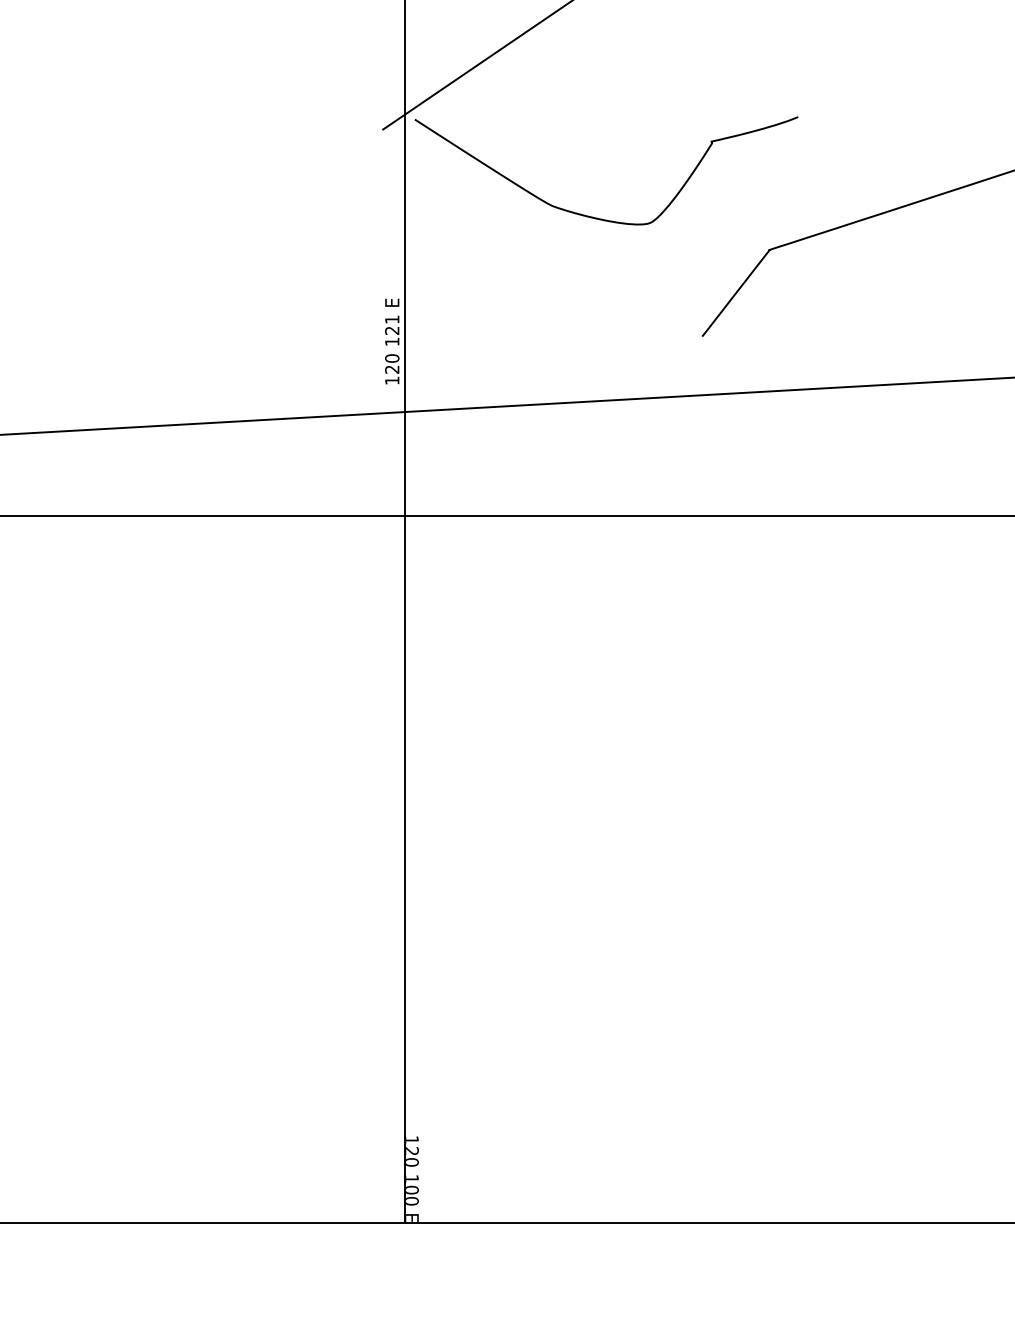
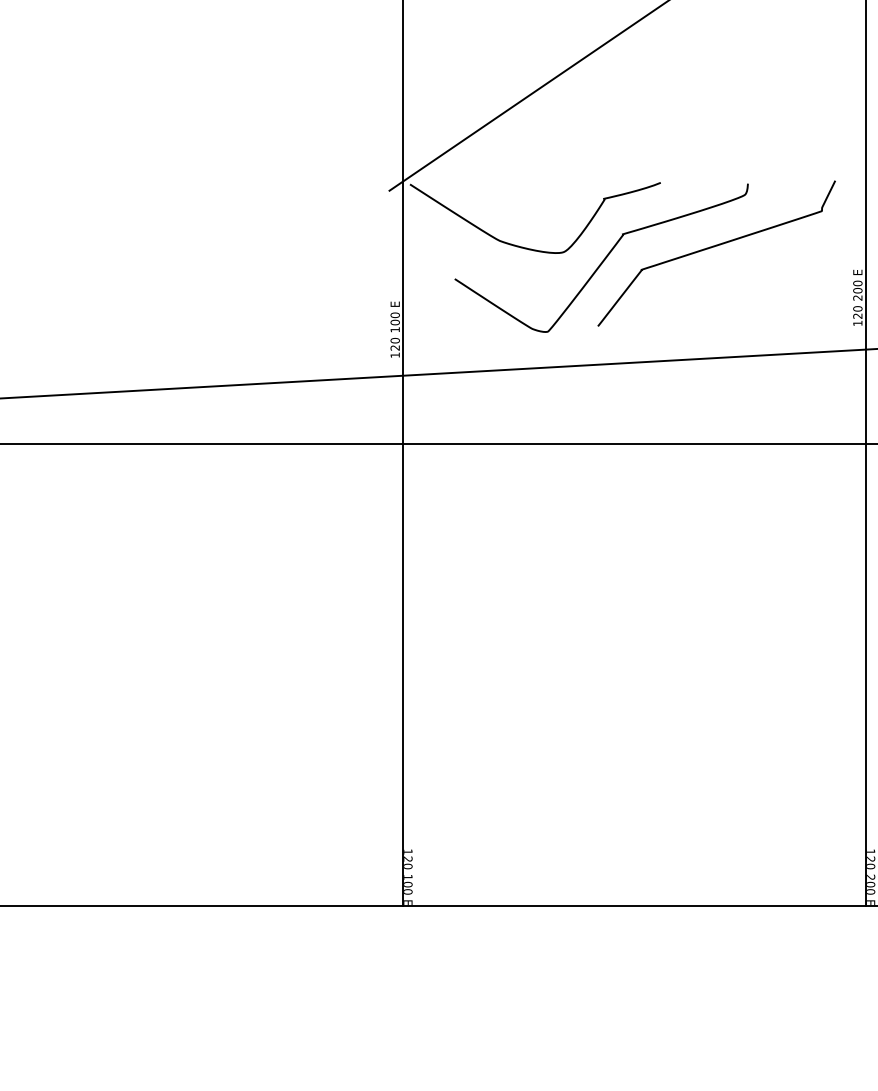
curve: (710, 234) -> (603, 259), added
text: (391, 324) -> (394, 318), 121 -> 100

